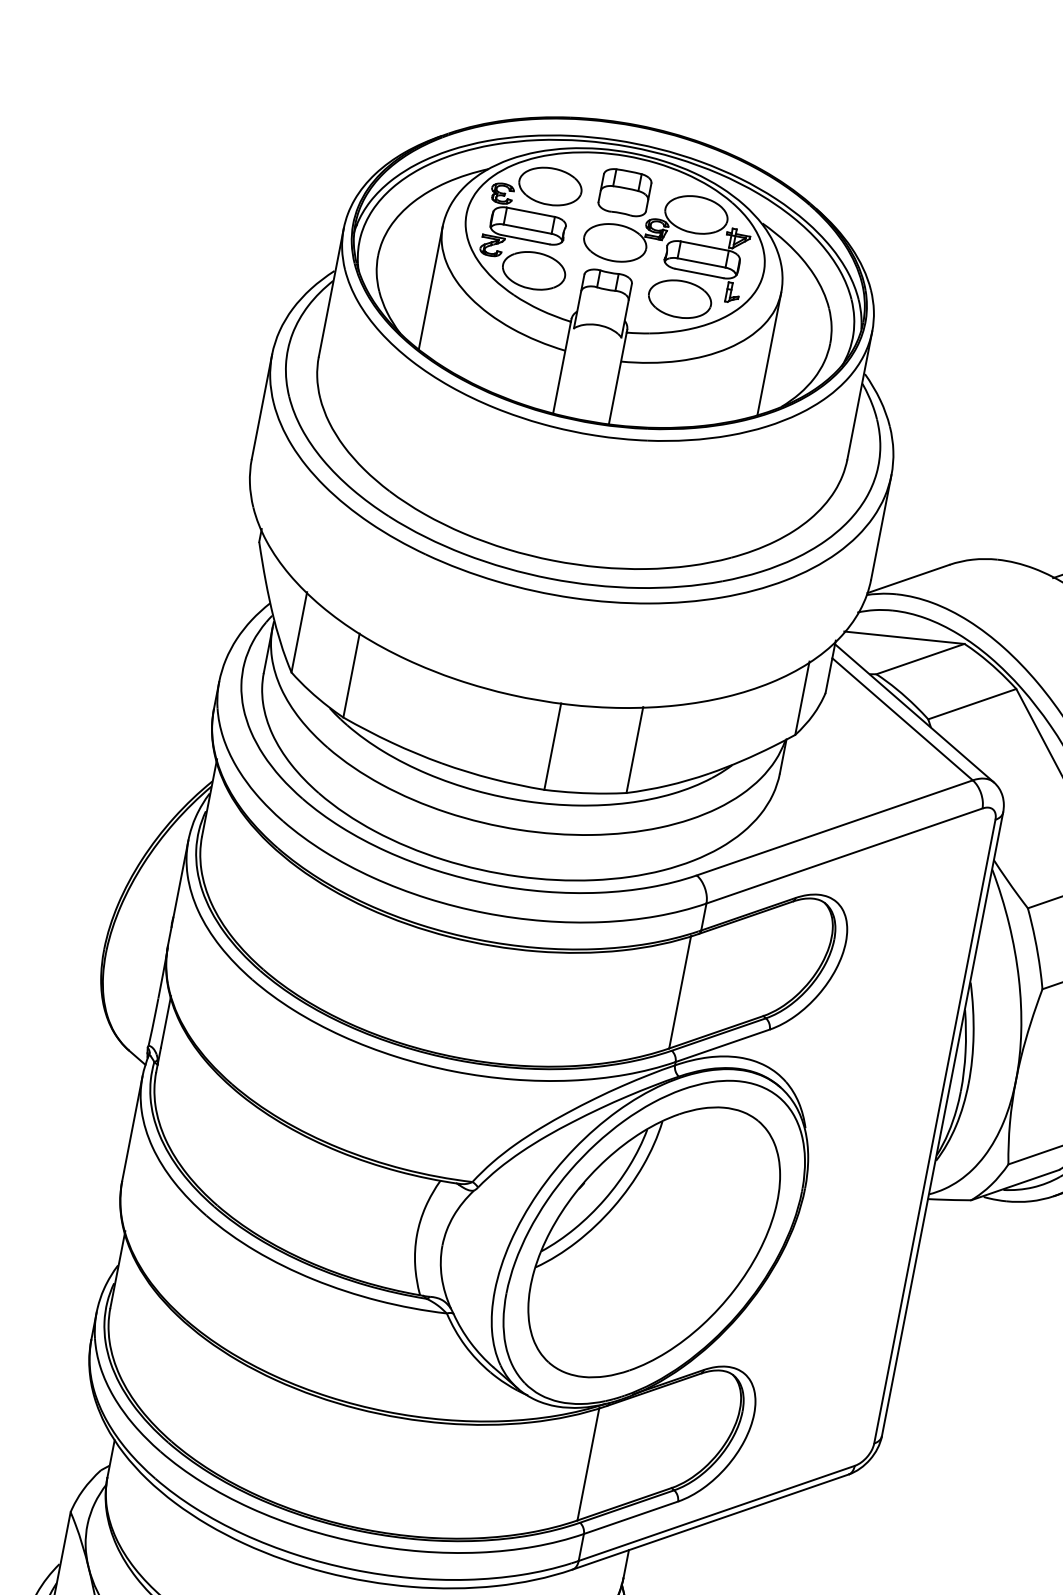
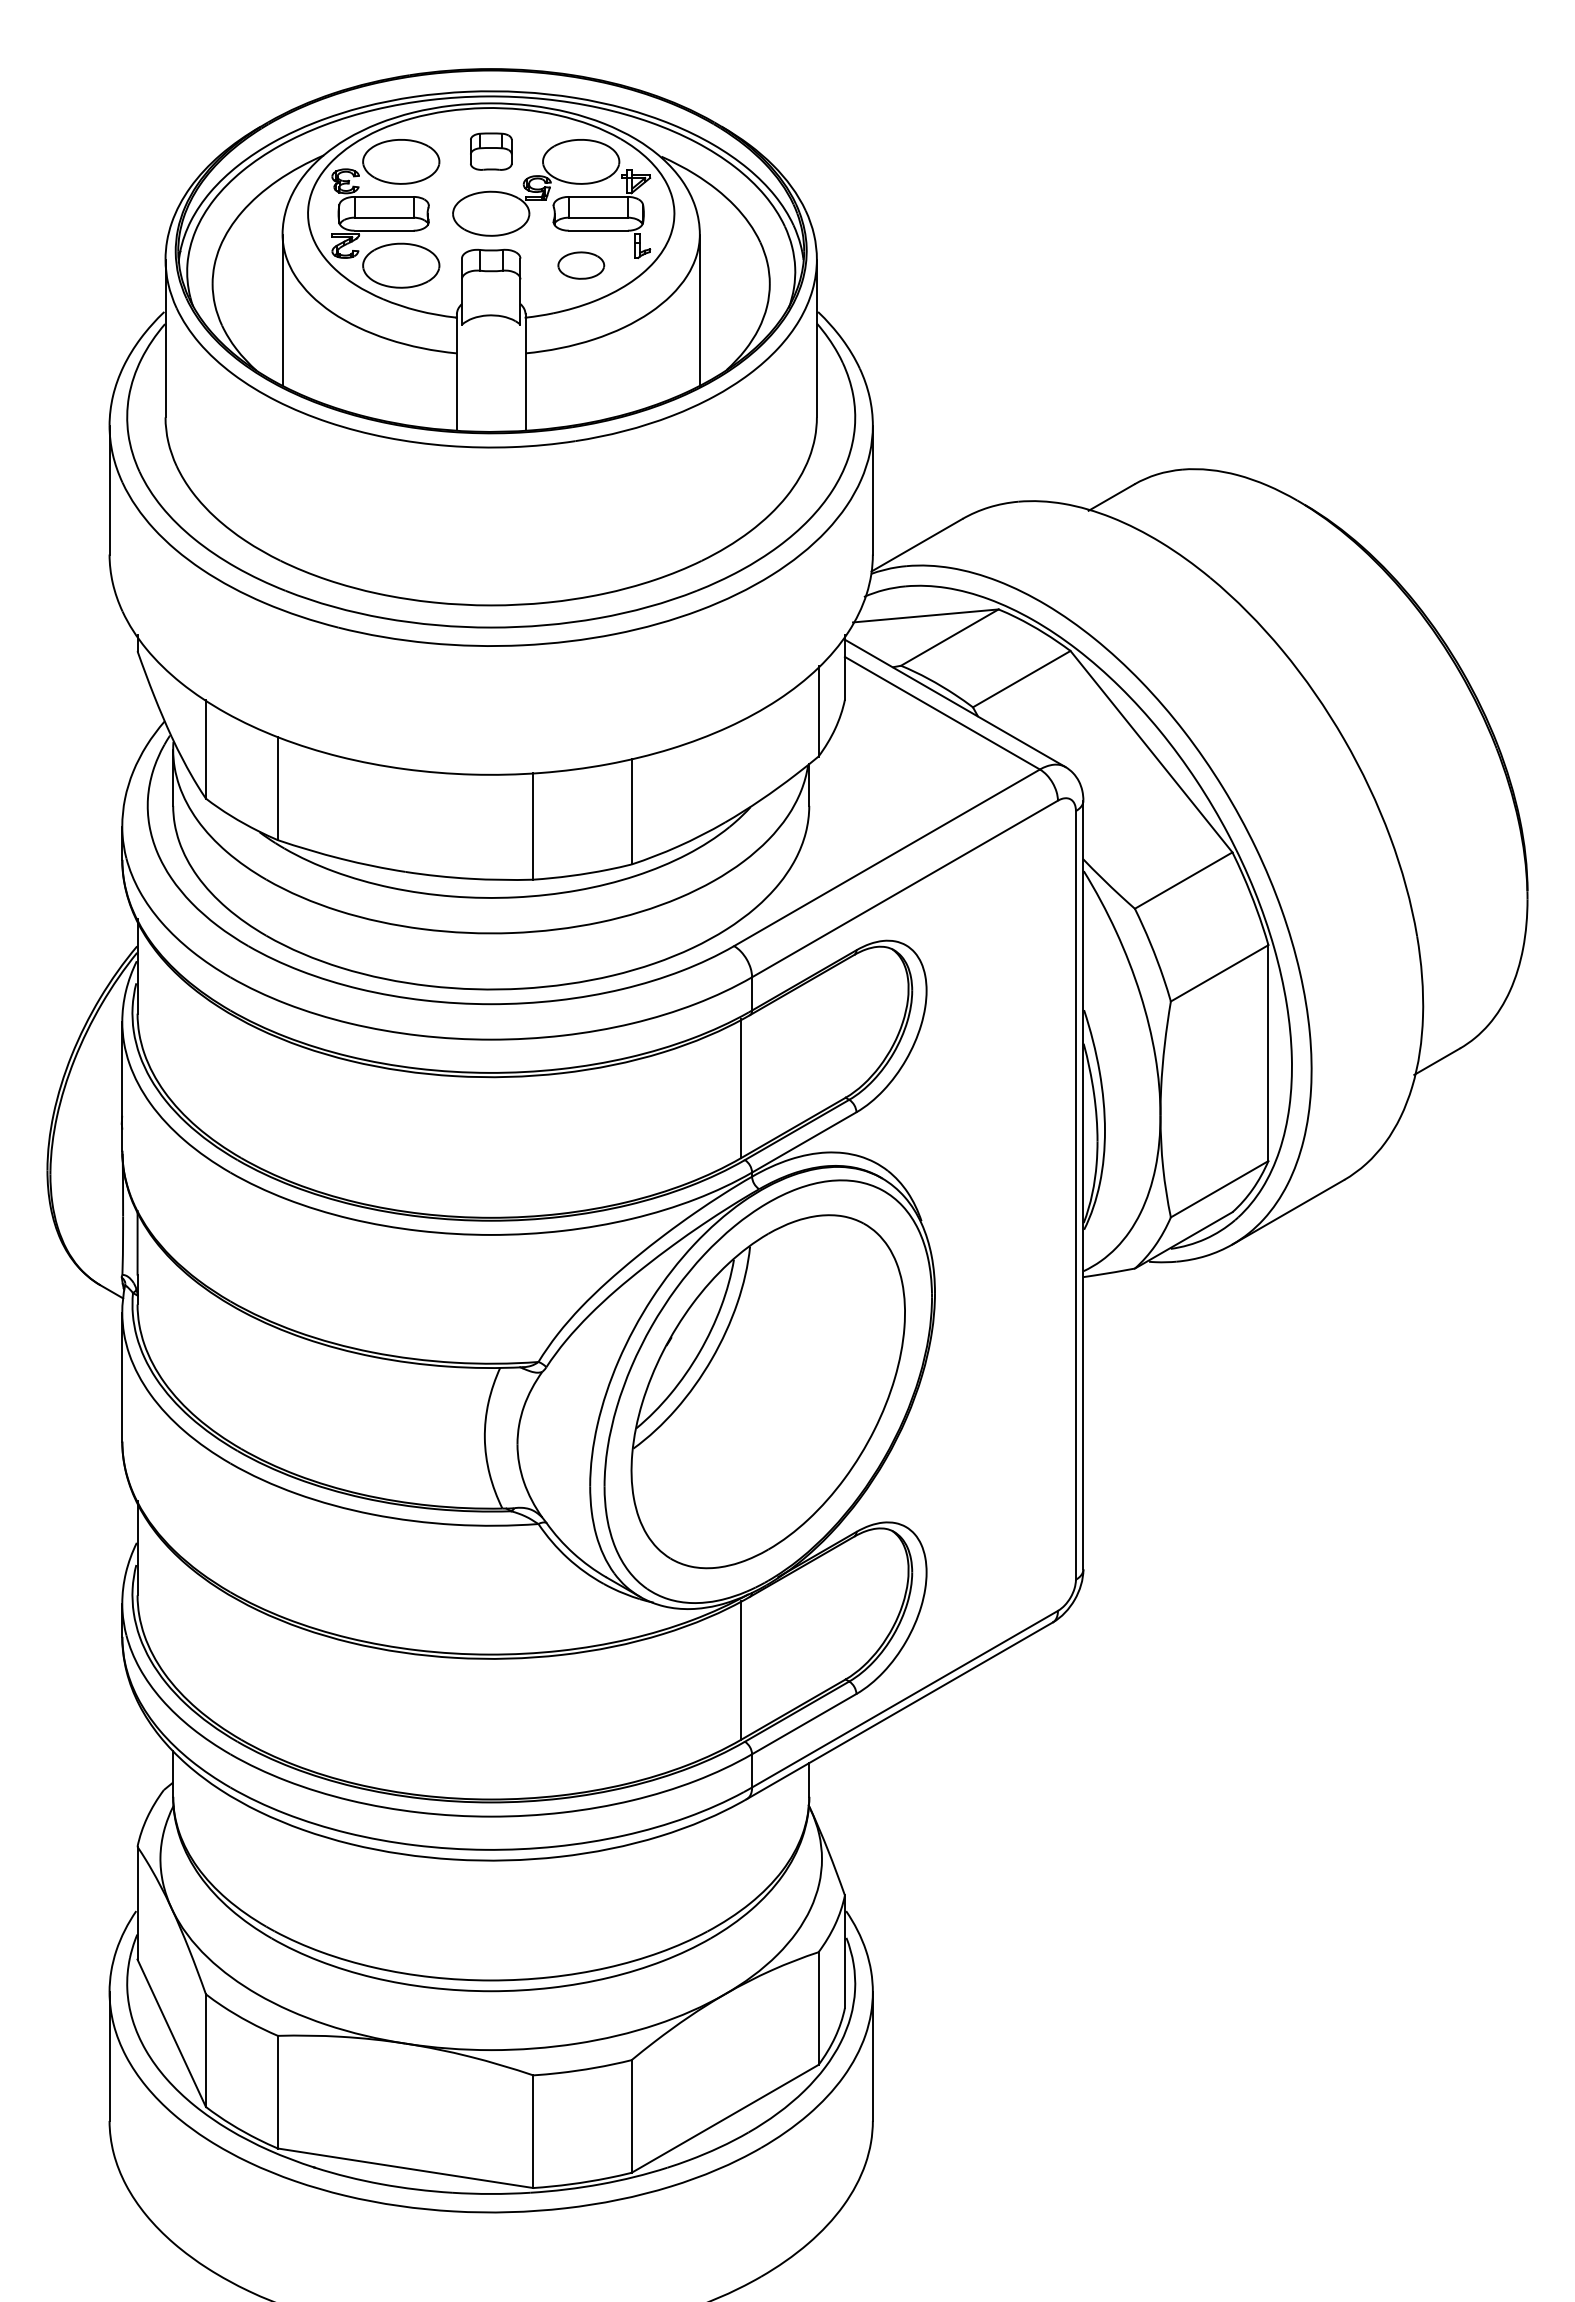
part: (625, 192) -> (491, 151), size x0.7
part: (680, 299) -> (581, 265), size x0.6

